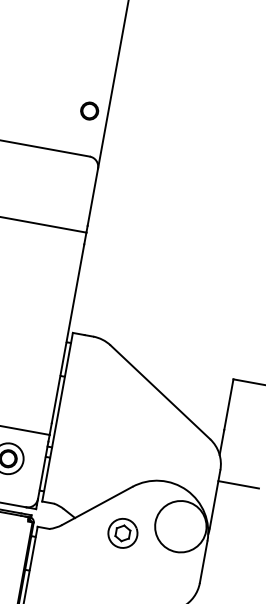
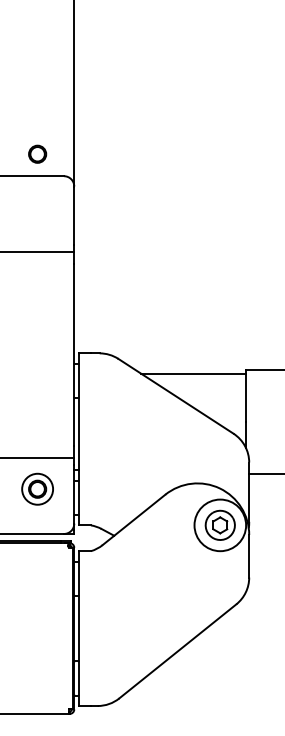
part: (89, 110) -> (37, 153), moved
line: (181, 373) -> (193, 373), added
part: (122, 532) -> (219, 524), moved

